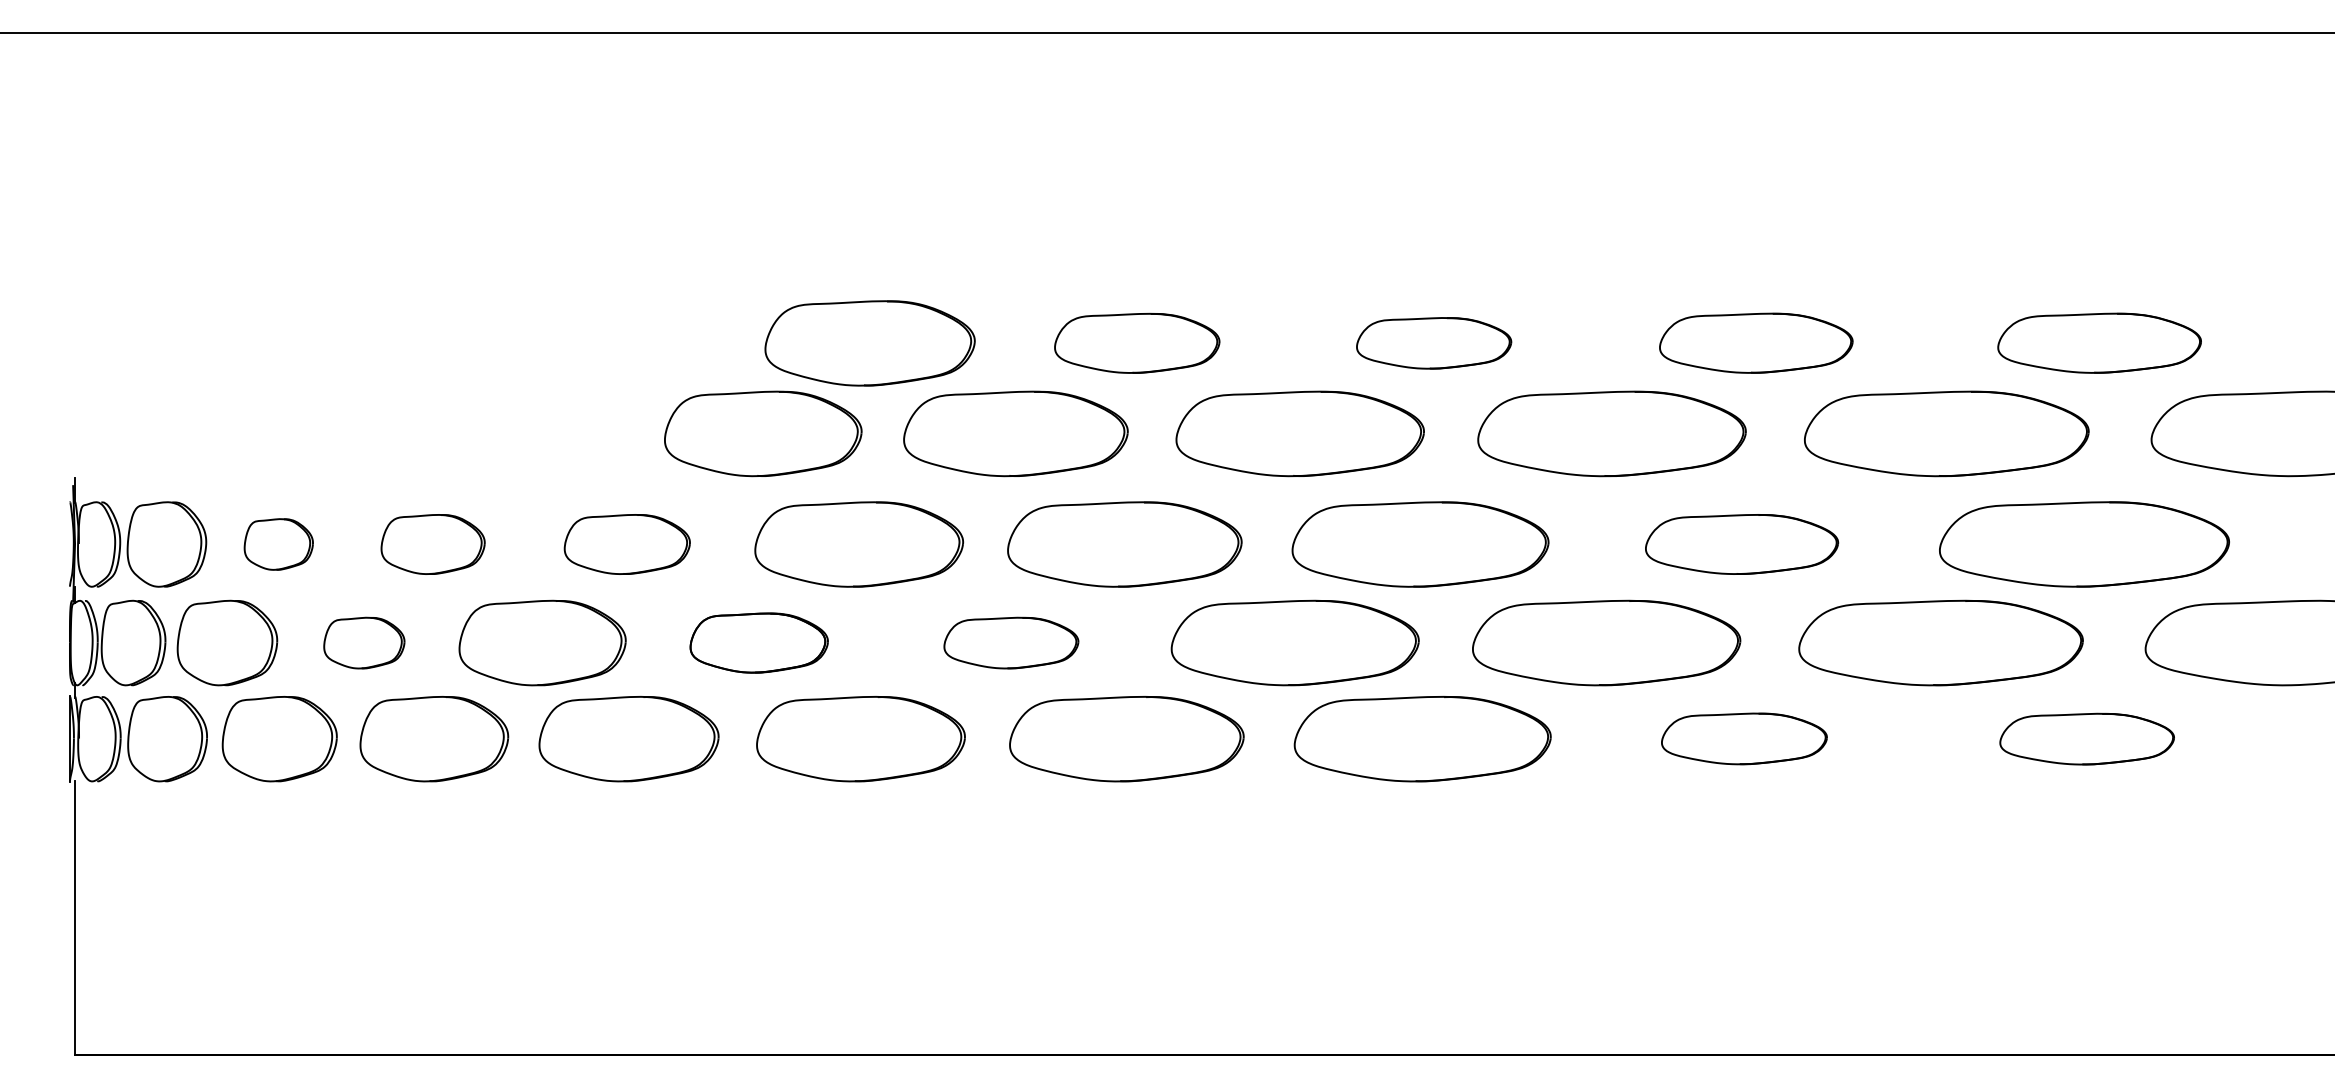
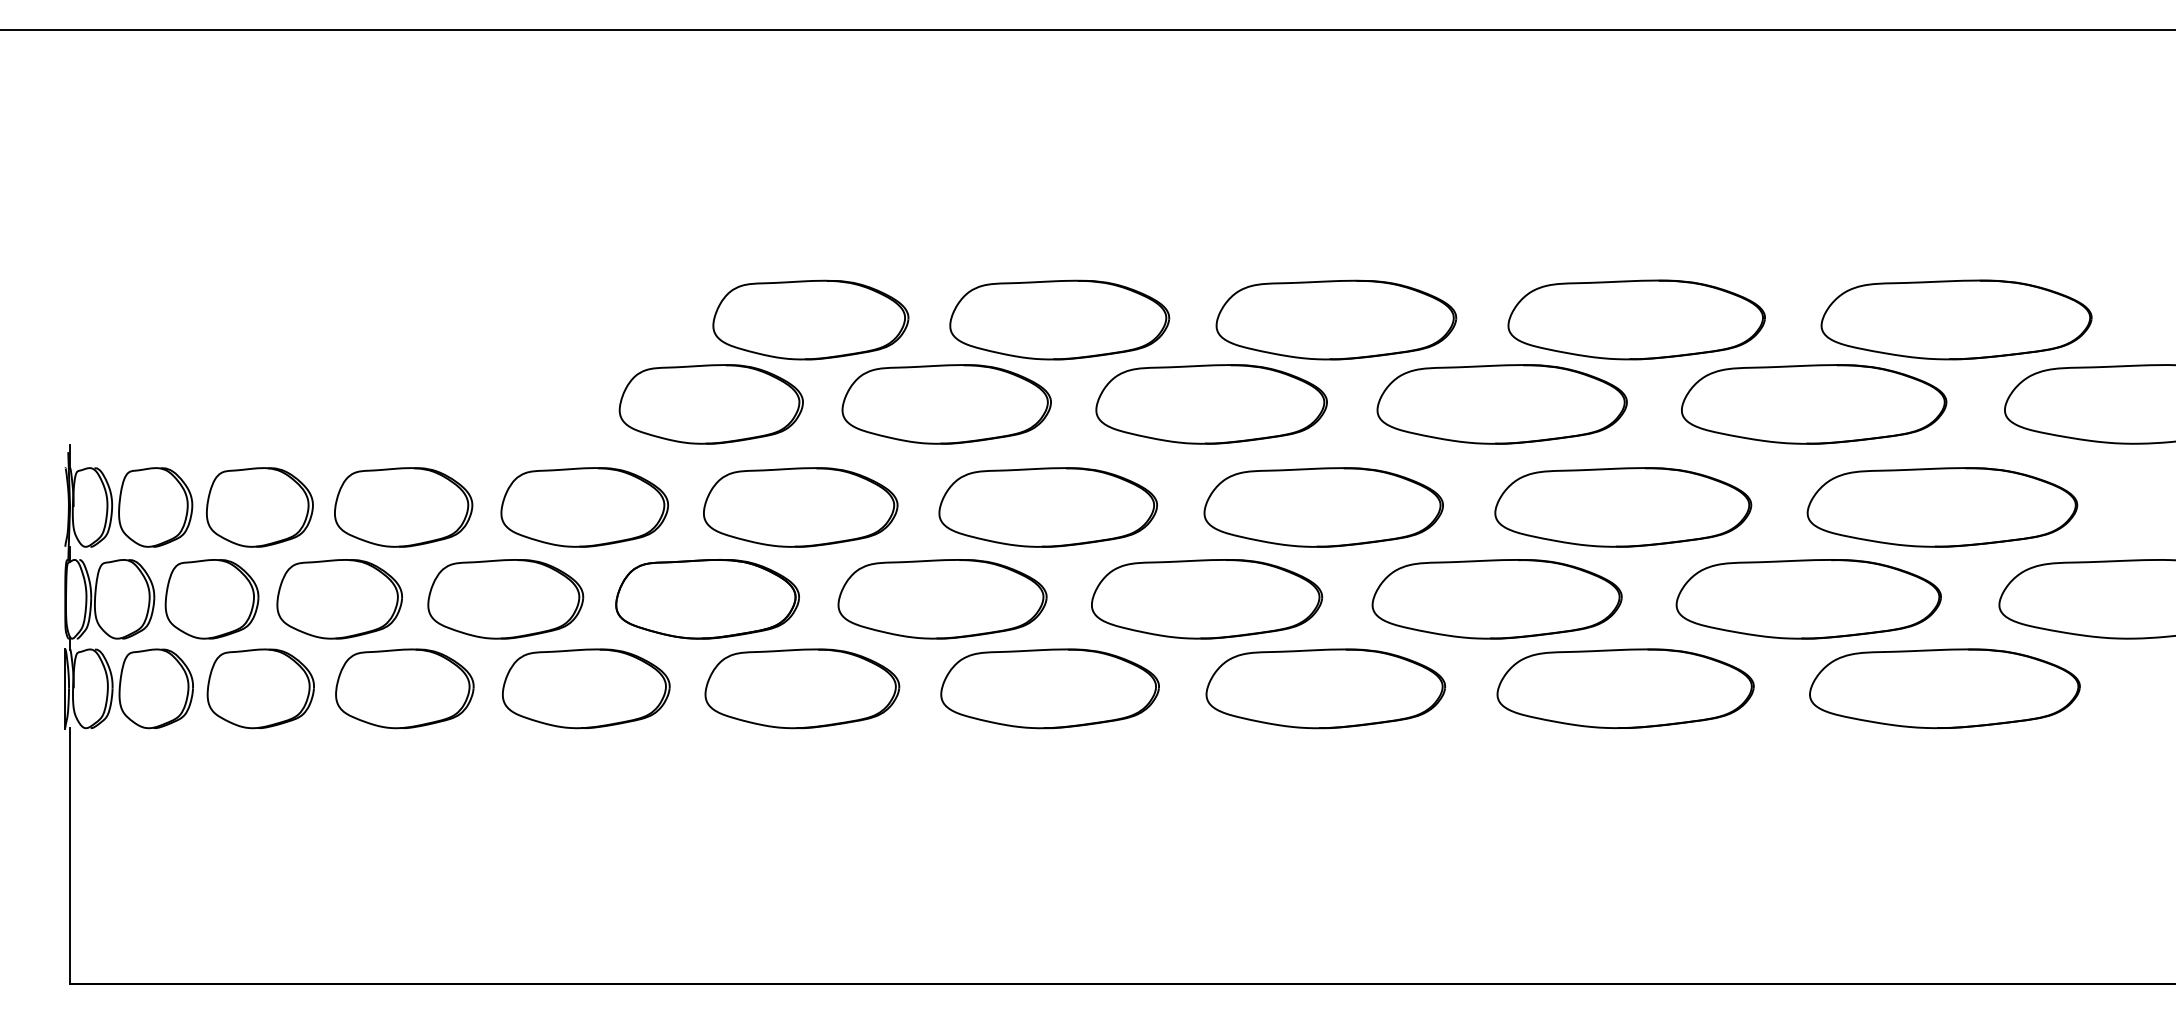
part: (1136, 342) -> (1059, 319), size x1.43
part: (1434, 342) -> (1336, 319), size x1.67
part: (1756, 342) -> (1636, 319), size x1.43
part: (2099, 342) -> (1956, 319), size x1.43
part: (278, 544) -> (259, 507), size x1.67
part: (432, 544) -> (403, 507), size x1.43
part: (627, 544) -> (584, 507), size x1.43
part: (1742, 544) -> (1623, 507), size x1.43
part: (364, 643) -> (339, 599), size x1.67
part: (759, 643) -> (707, 599), size x1.43
part: (1011, 643) -> (942, 599), size x1.67
part: (1744, 738) -> (1625, 688), size x1.67
part: (2086, 738) -> (1944, 688), size x1.67

